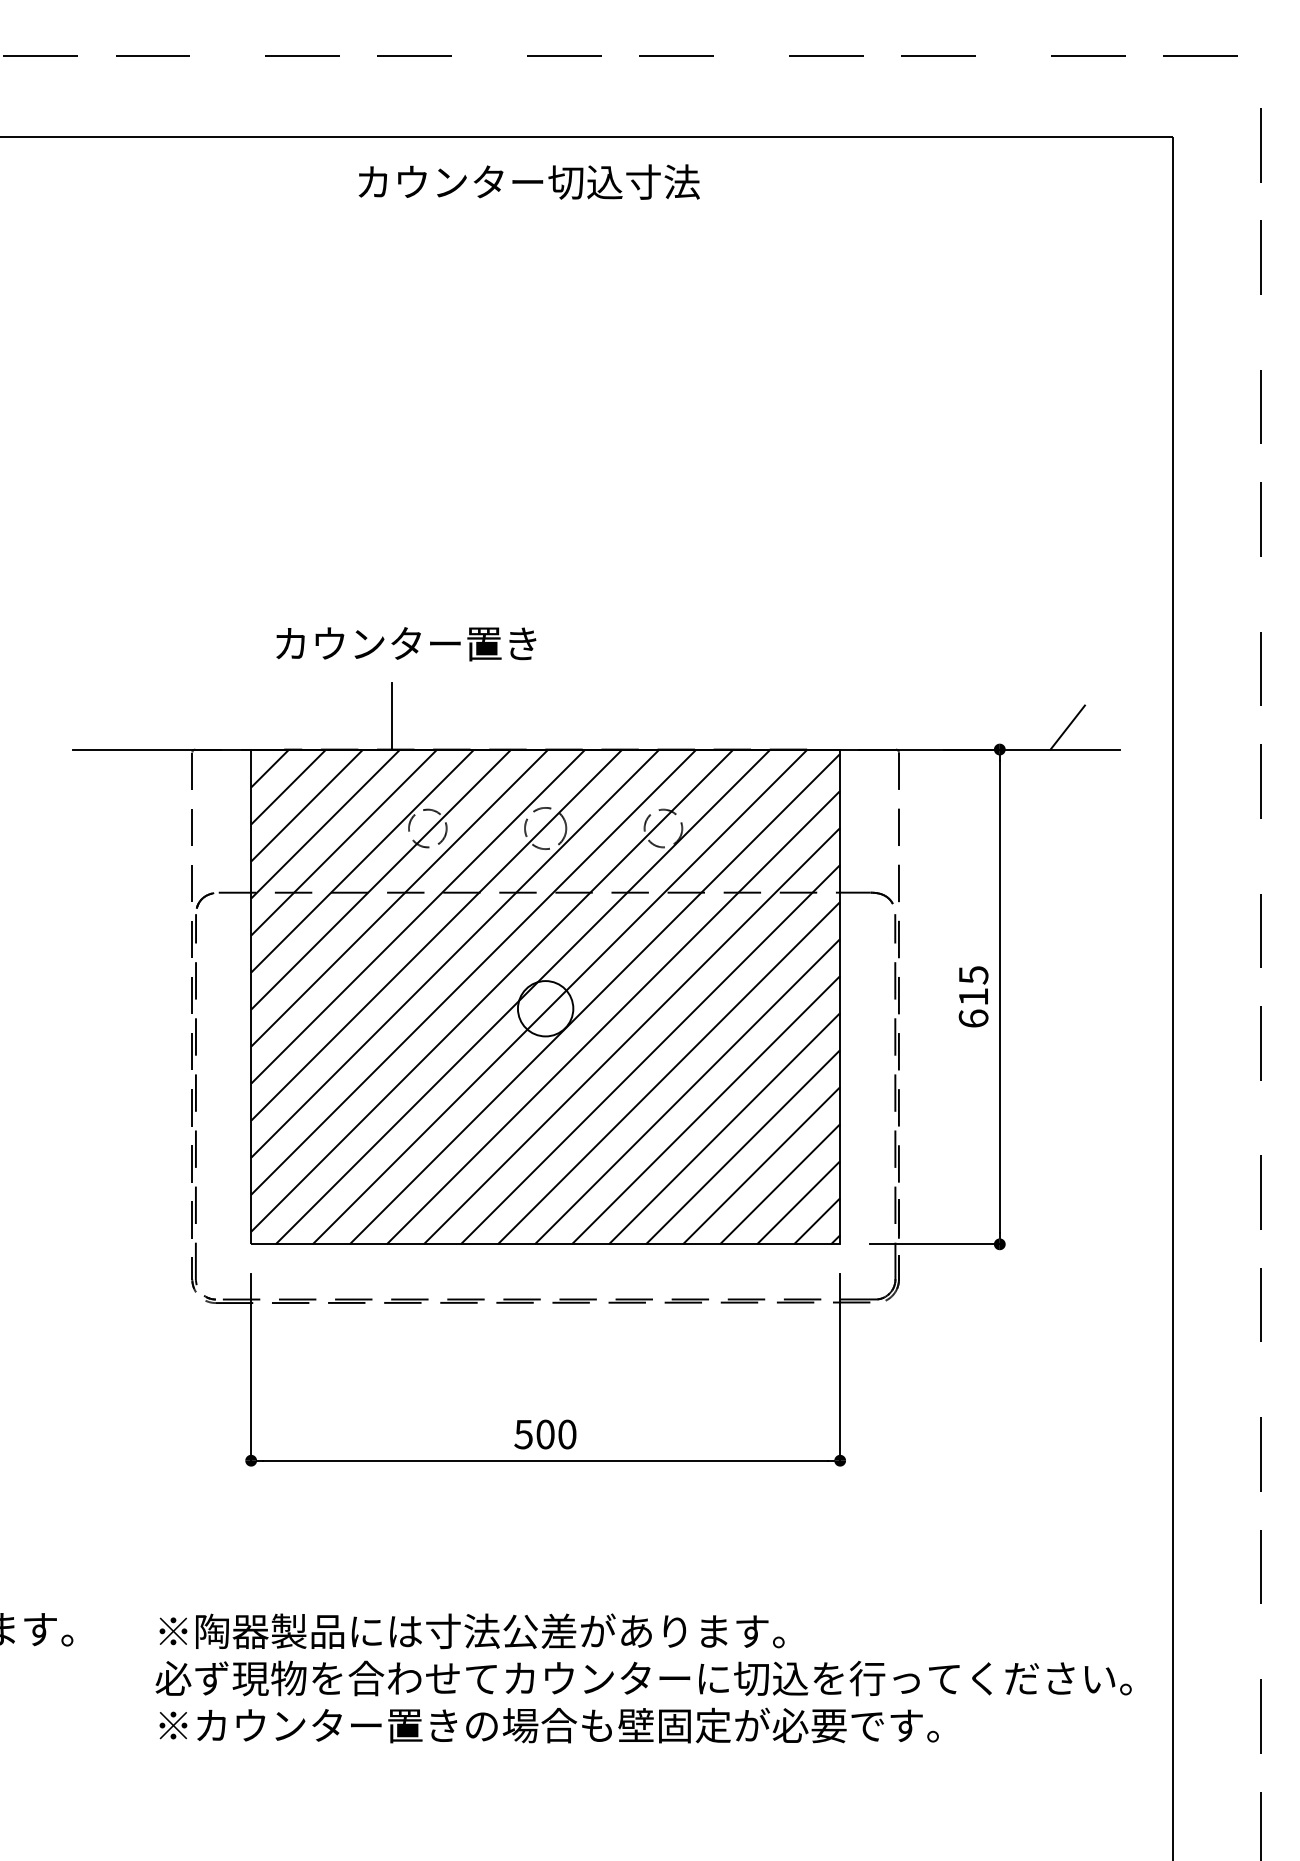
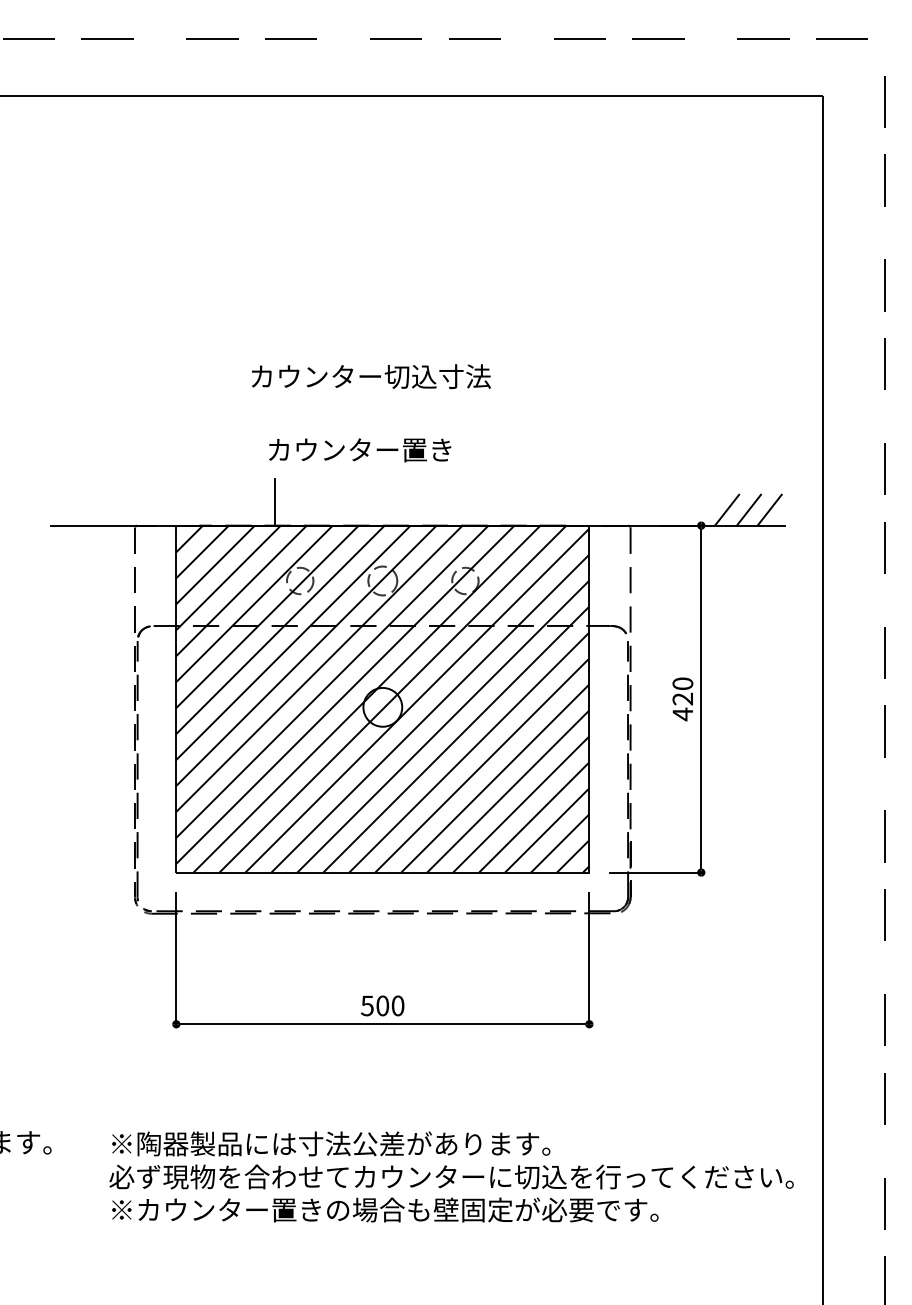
text: (528, 181) -> (370, 376), moved
text: (406, 644) -> (360, 450), moved
line: (1036, 727) -> (727, 510), added
line: (1097, 727) -> (769, 510), added
text: (973, 997) -> (682, 699), 615 -> 420

